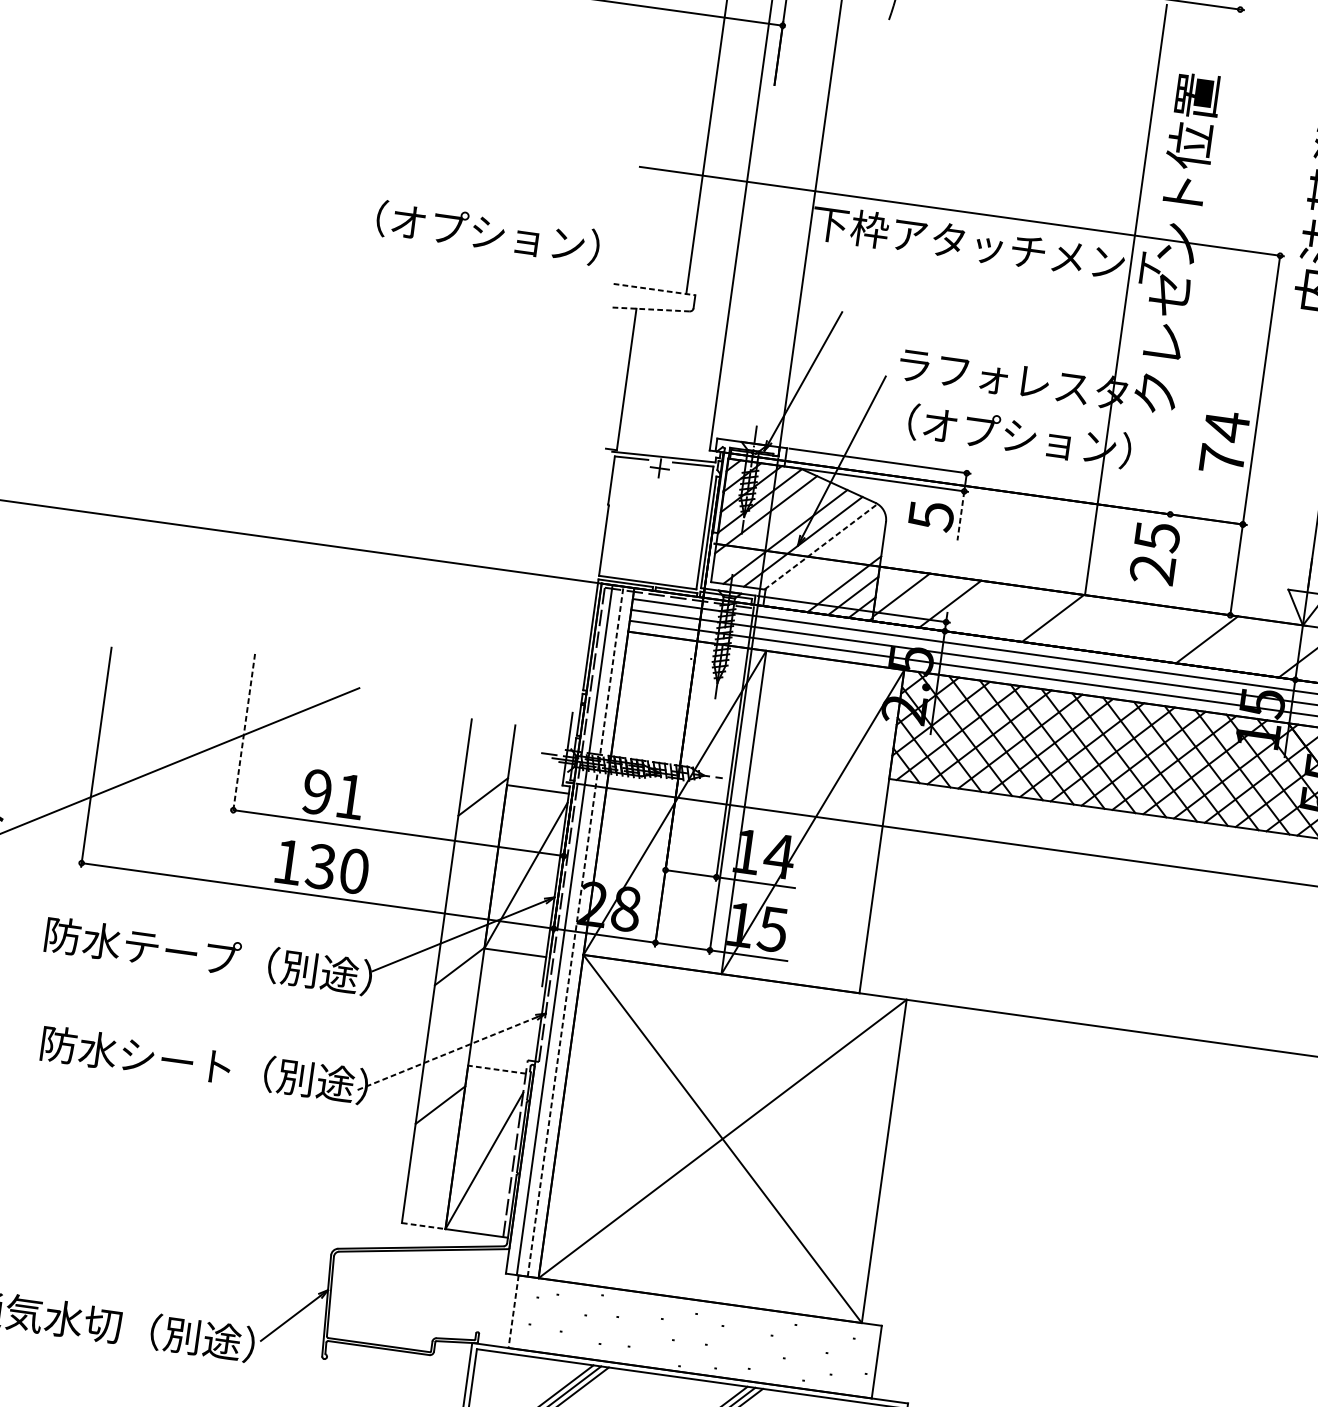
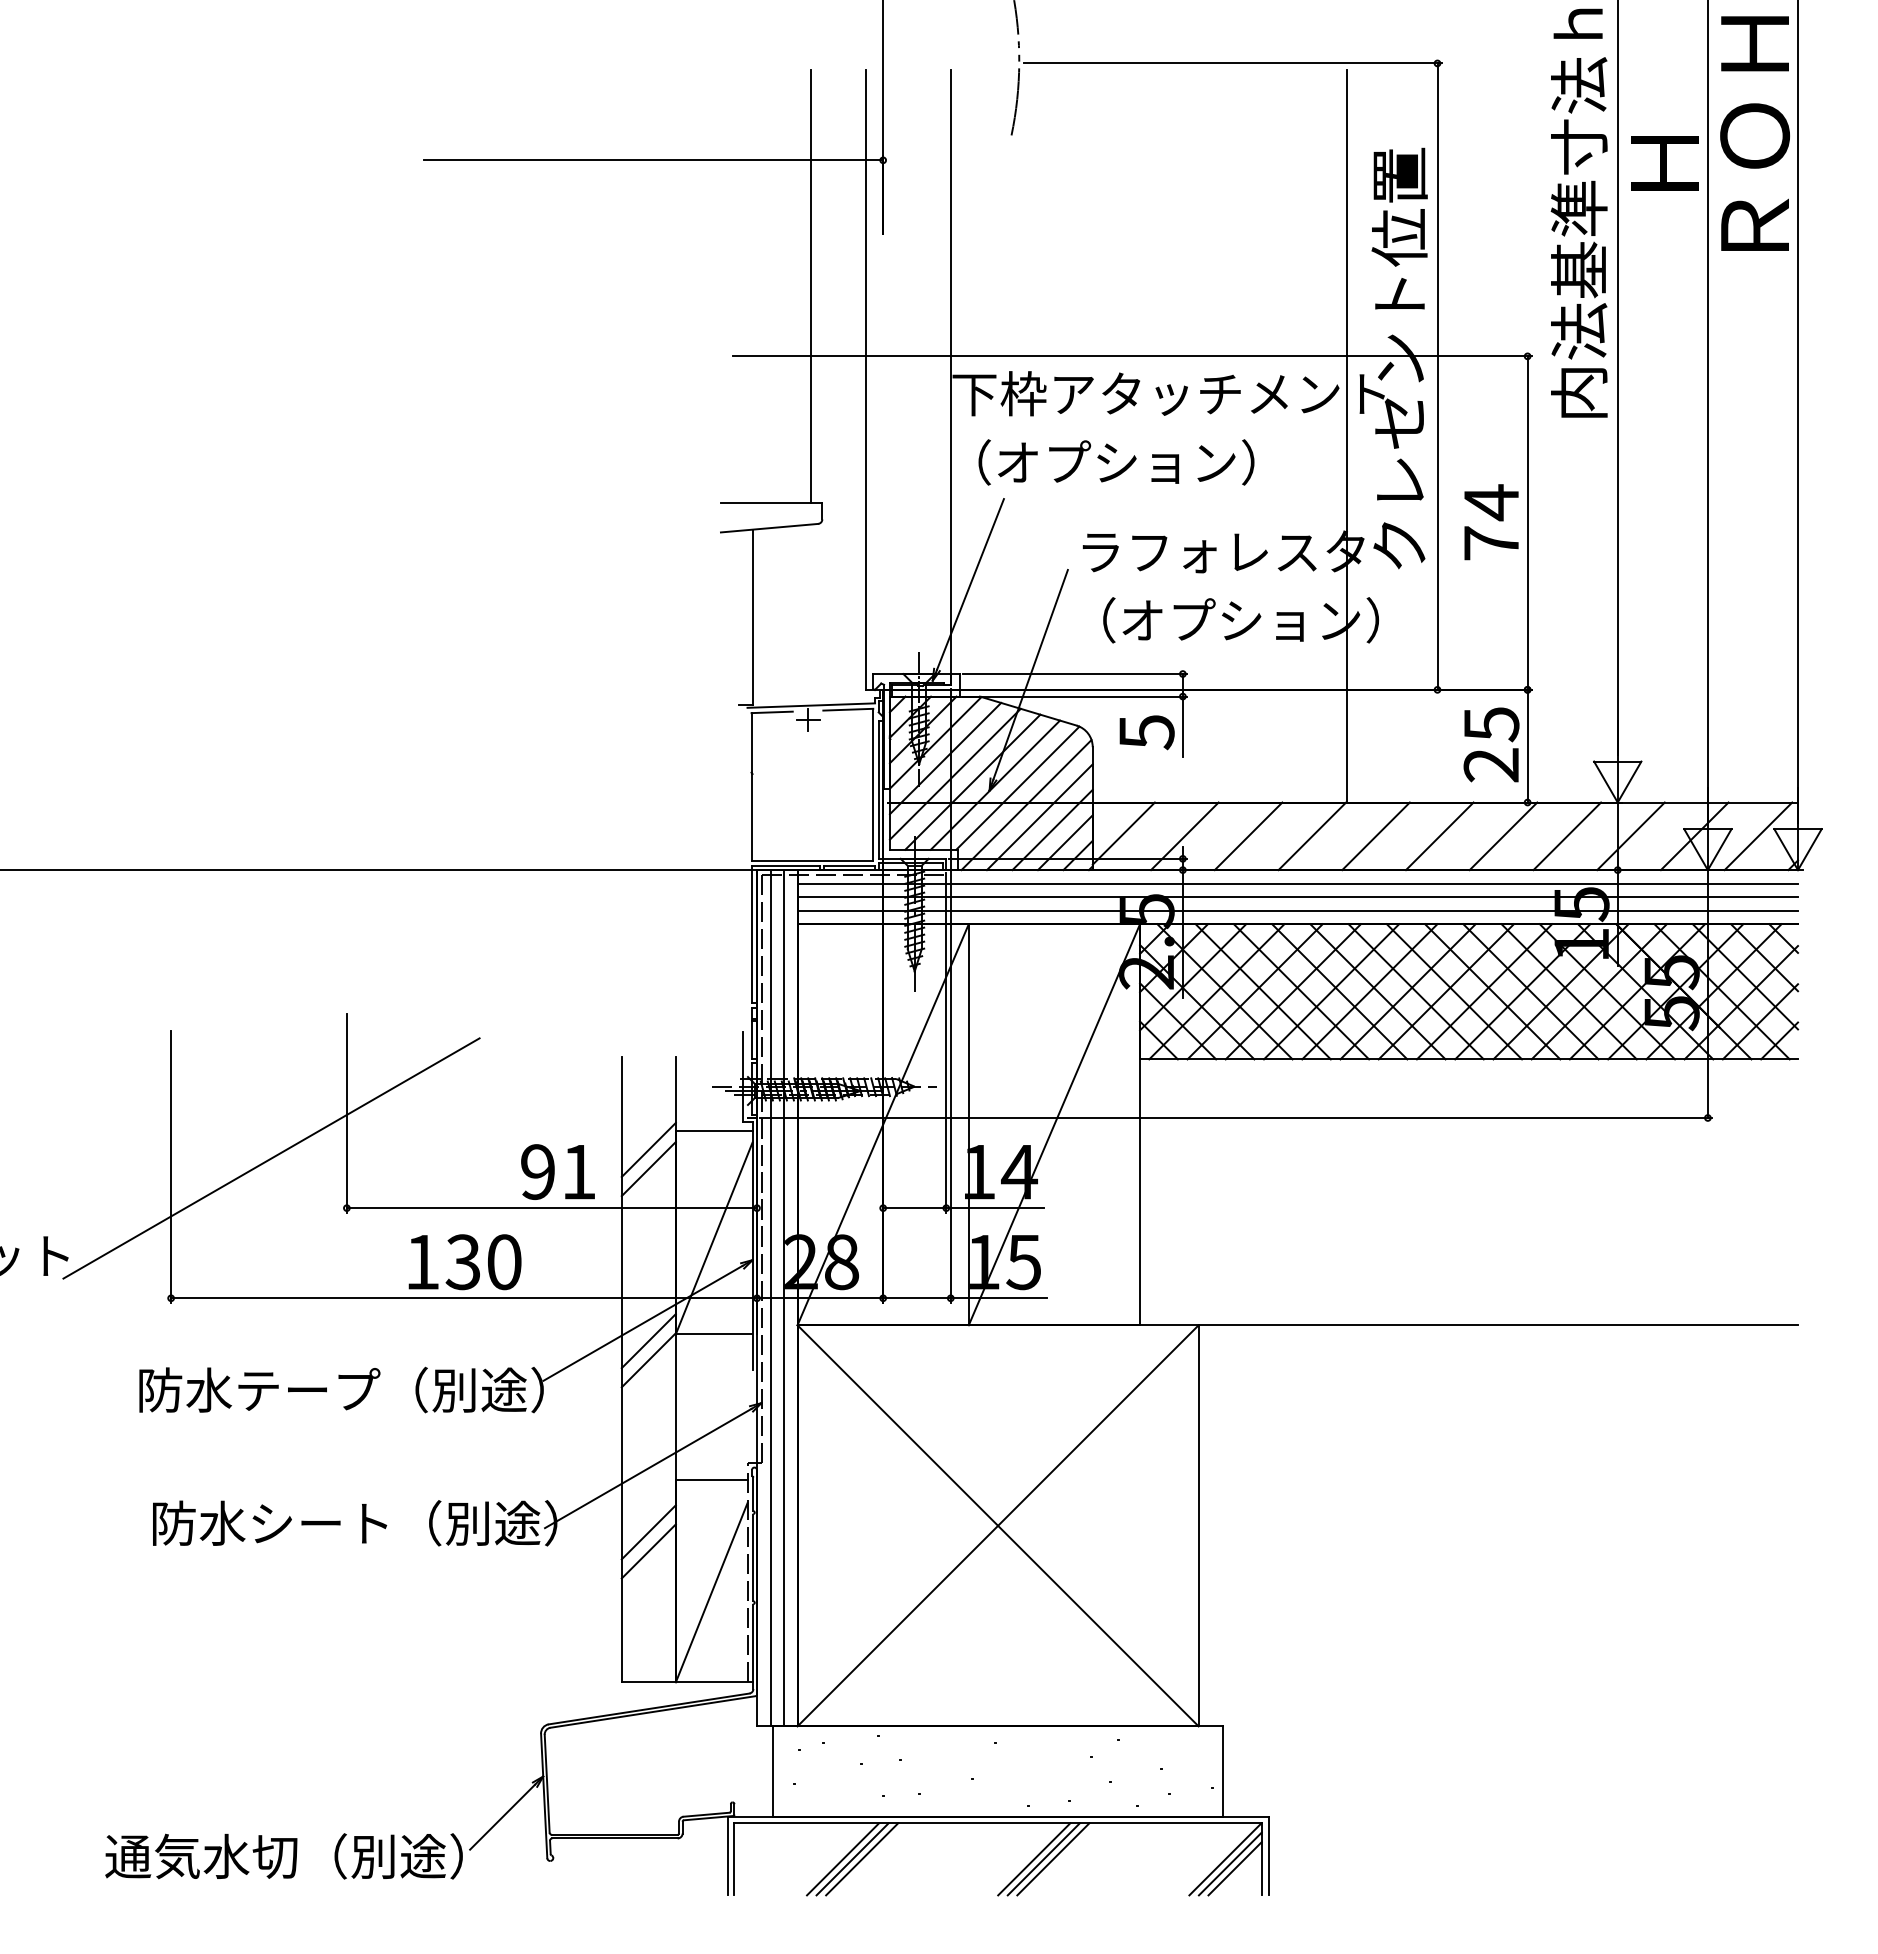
text: (488, 233) -> (1116, 462), moved
line: (1205, 261) -> (1437, 376), added
line: (654, 289) -> (771, 503), dashed -> solid
line: (649, 309) -> (769, 528), dashed -> solid
text: (1224, 442) -> (1491, 522), moved
line: (960, 516) -> (1182, 727), dashed -> solid
line: (771, 527) -> (954, 773), added
line: (821, 546) -> (1018, 787), dashed -> solid
text: (1155, 553) -> (1491, 744), moved
line: (826, 561) -> (1026, 805), added
line: (835, 572) -> (1039, 817), added
line: (1001, 611) -> (1248, 836), added
line: (1103, 625) -> (1375, 836), added
line: (1155, 632) -> (1439, 836), added
line: (1258, 647) -> (1567, 836), added
line: (243, 734) -> (346, 1114), dashed -> solid
text: (333, 793) -> (557, 1171), moved
line: (480, 812) -> (648, 1169), added
line: (576, 931) -> (784, 1297), dashed -> solid
line: (461, 951) -> (648, 1341), added
line: (446, 1053) -> (647, 1468), dashed -> solid
line: (496, 1069) -> (711, 1479), dashed -> solid
line: (438, 1120) -> (648, 1551), added
line: (424, 1226) -> (649, 1682), dashed -> solid
line: (513, 1311) -> (772, 1771), dashed -> solid

